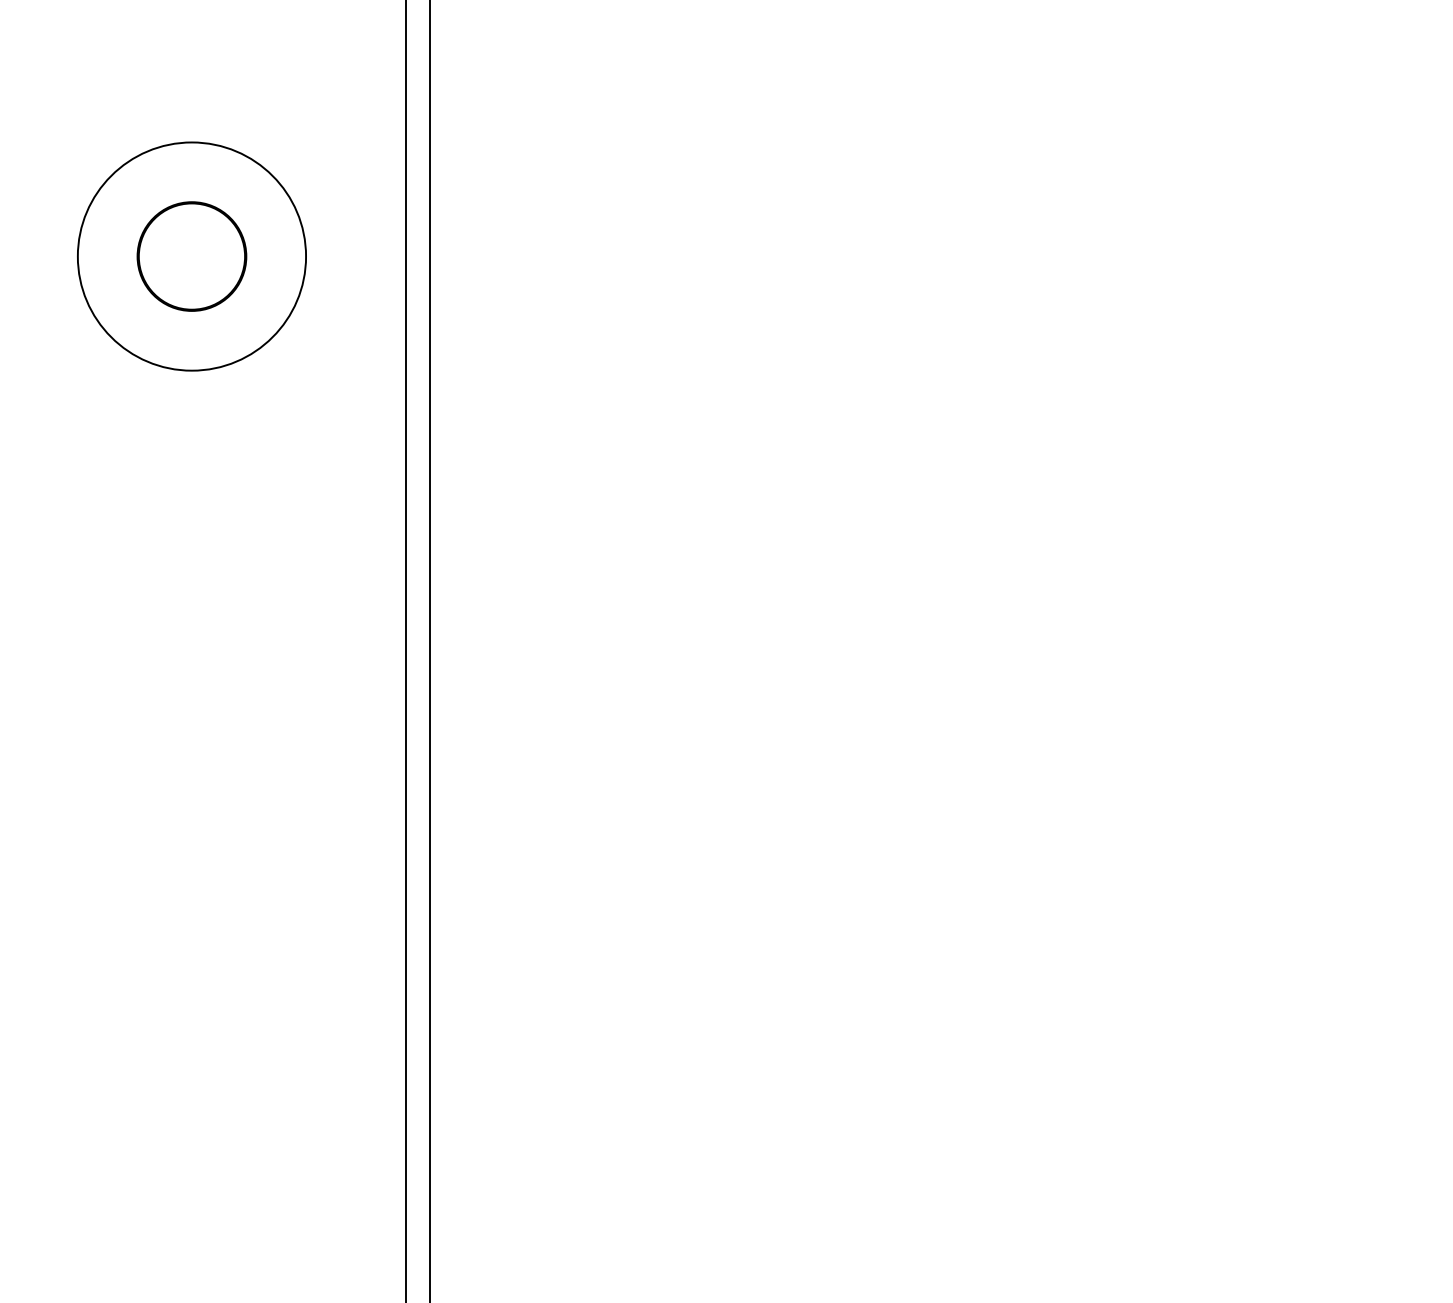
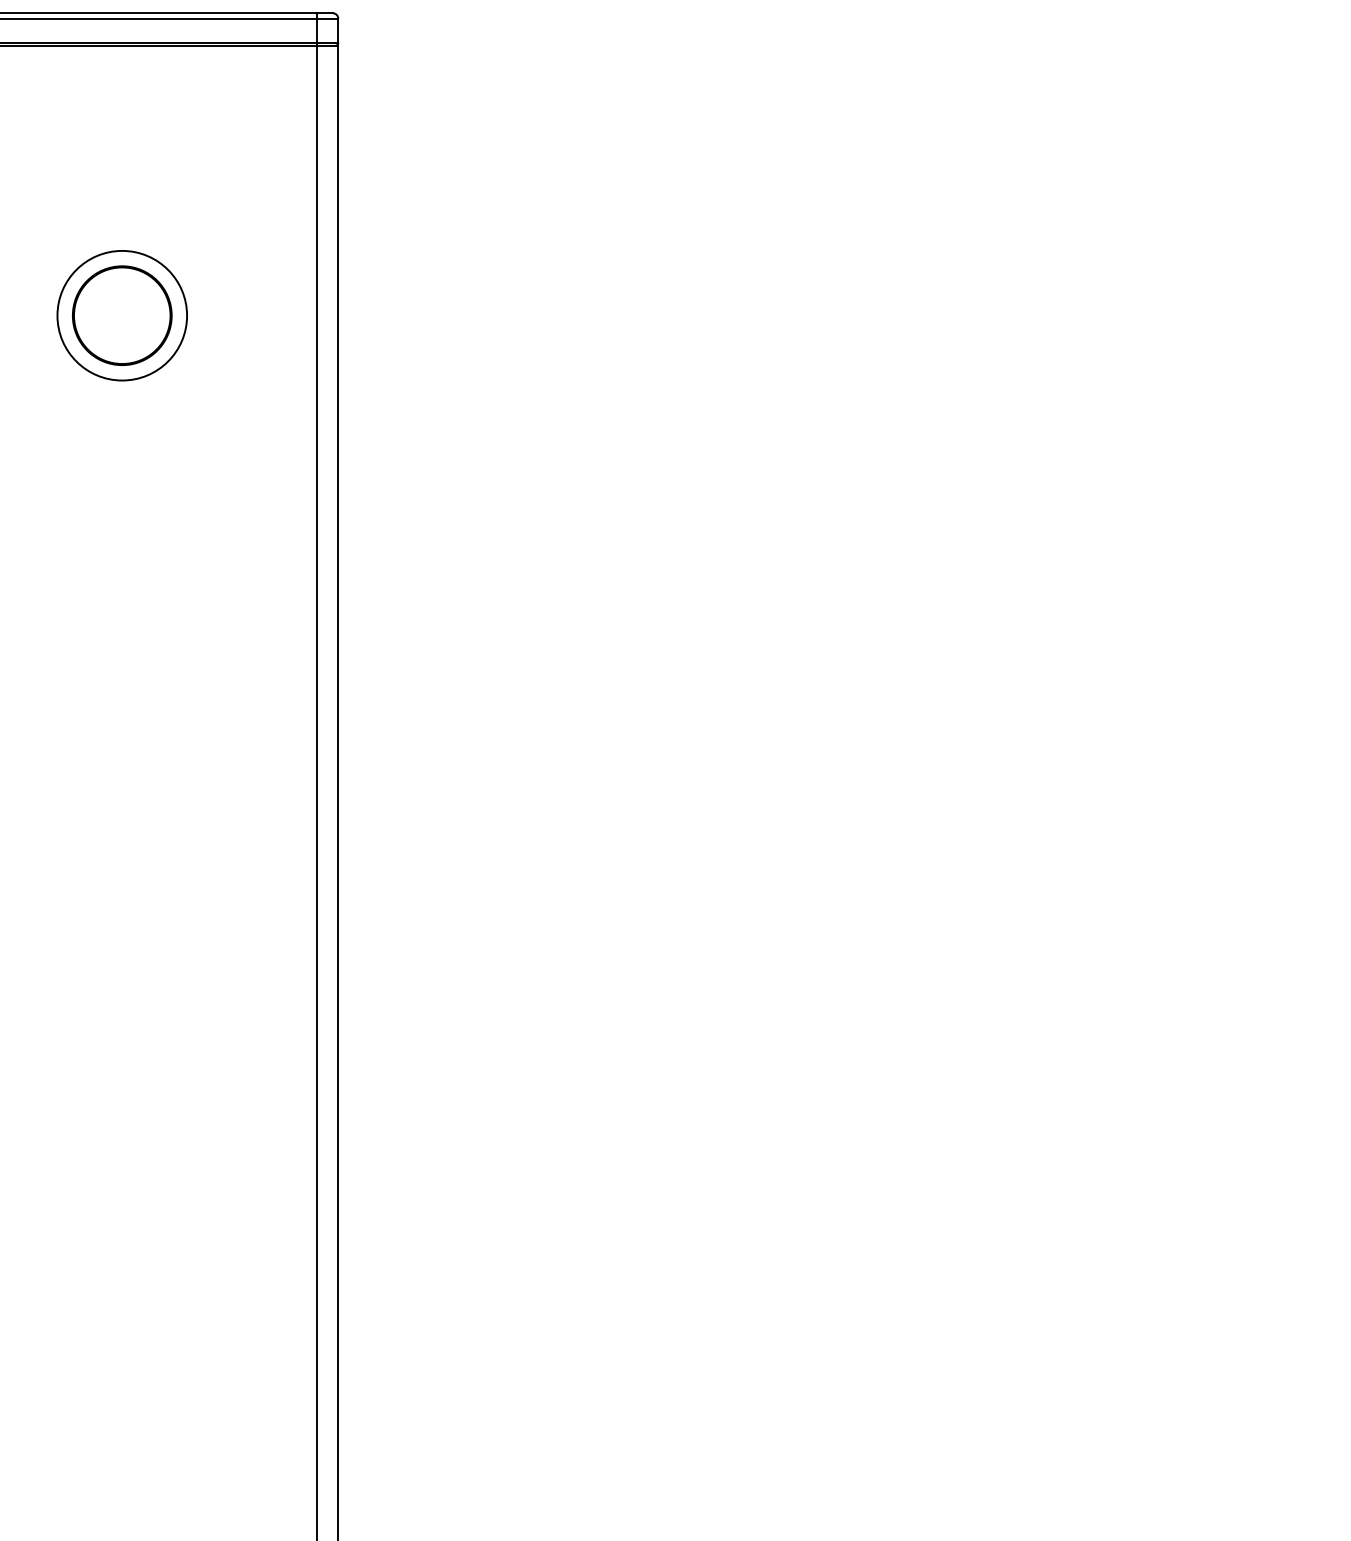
circle: (192, 256) -> (122, 315), size x0.62

